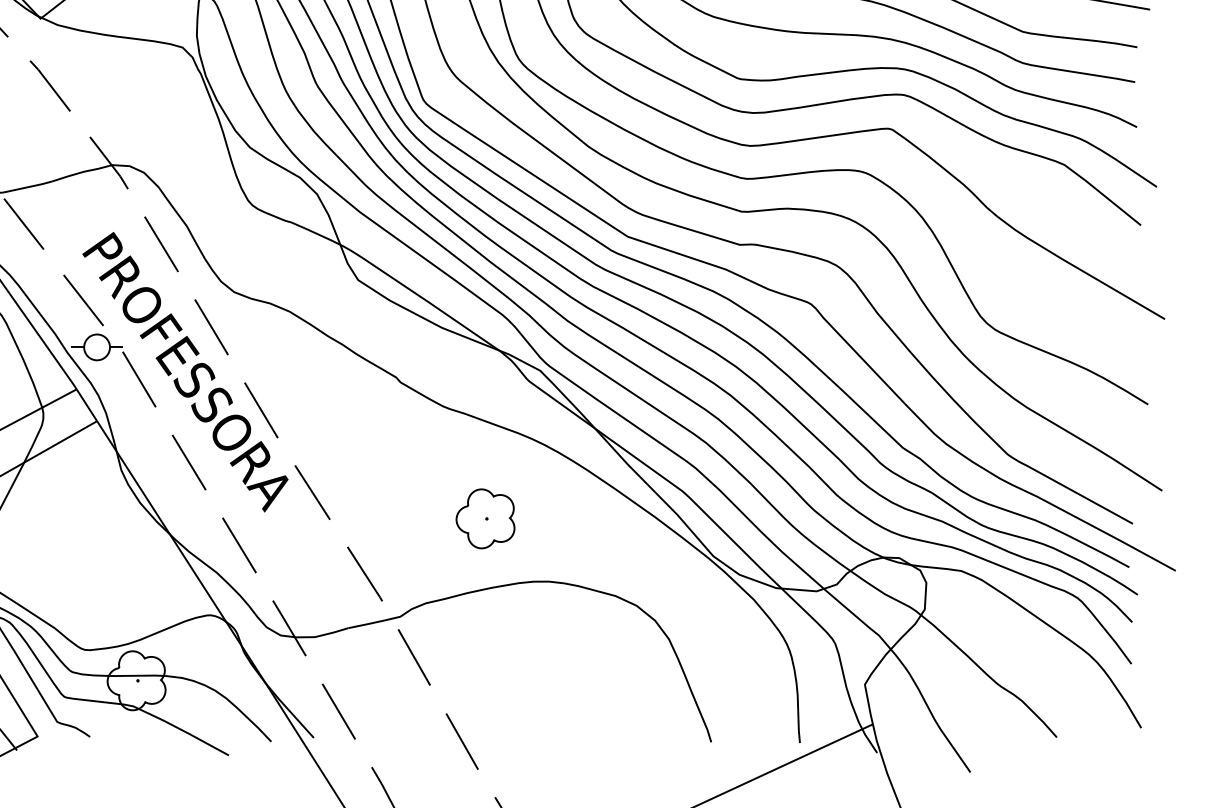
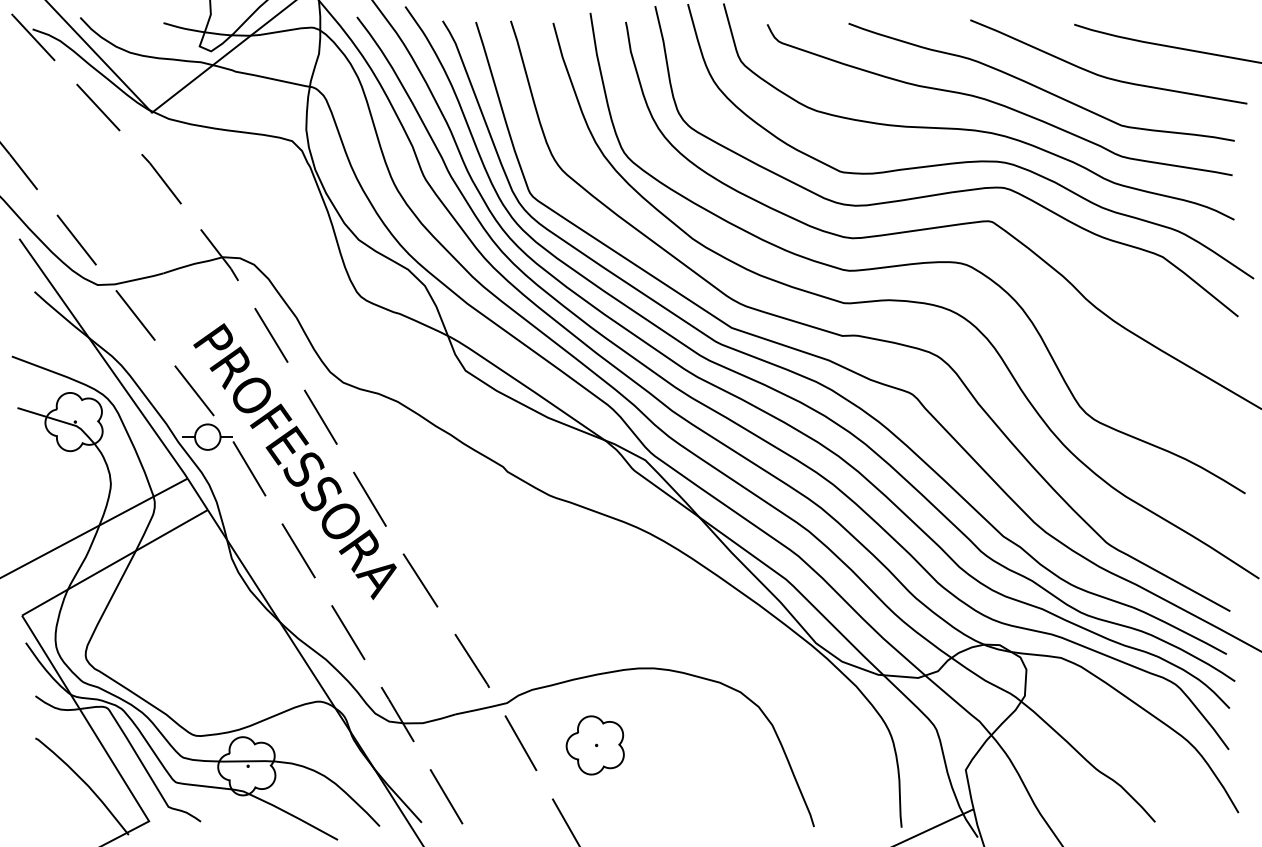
part: (484, 518) -> (594, 745), moved

